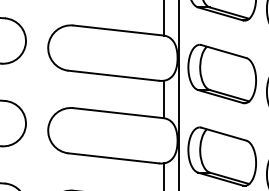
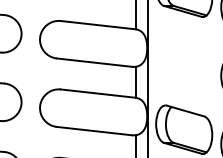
part: (221, 73) -> (183, 60), removed

